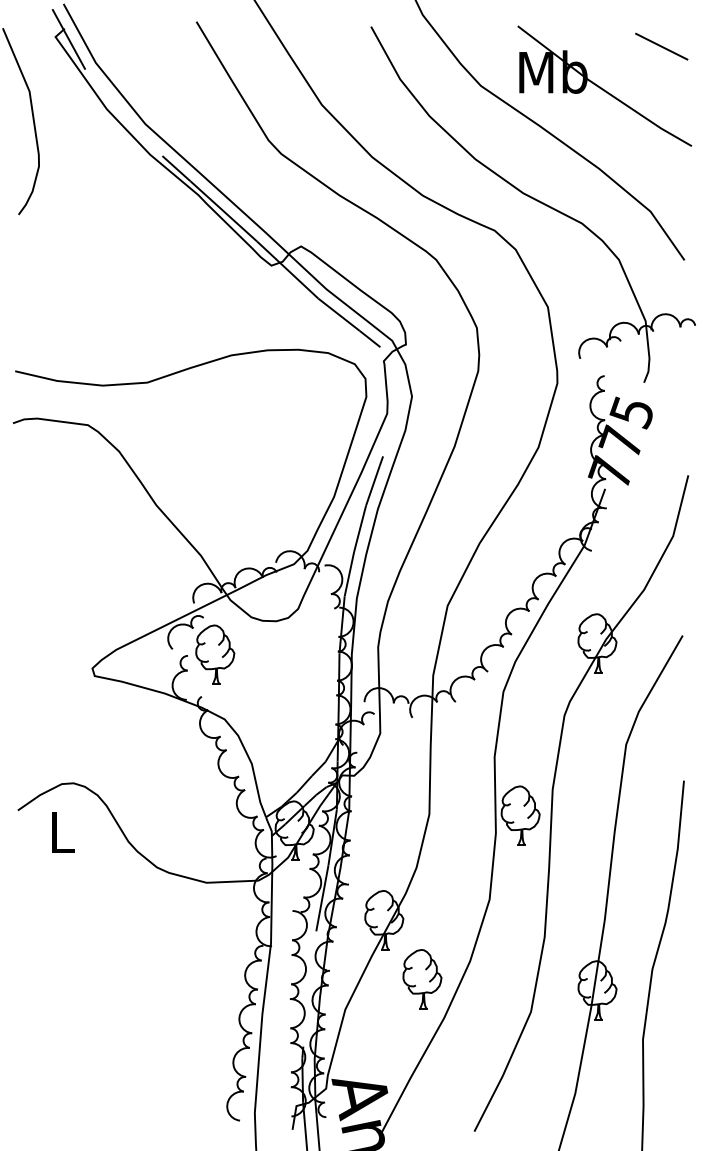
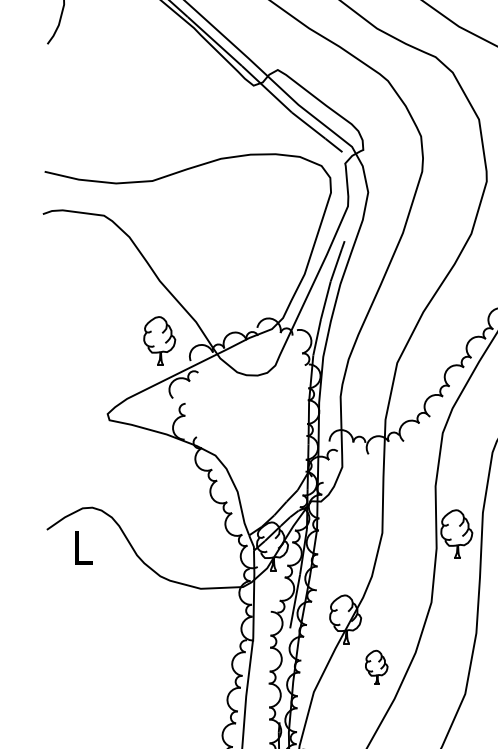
part: (215, 654) -> (159, 340), moved
part: (422, 979) -> (376, 667), size x0.7

